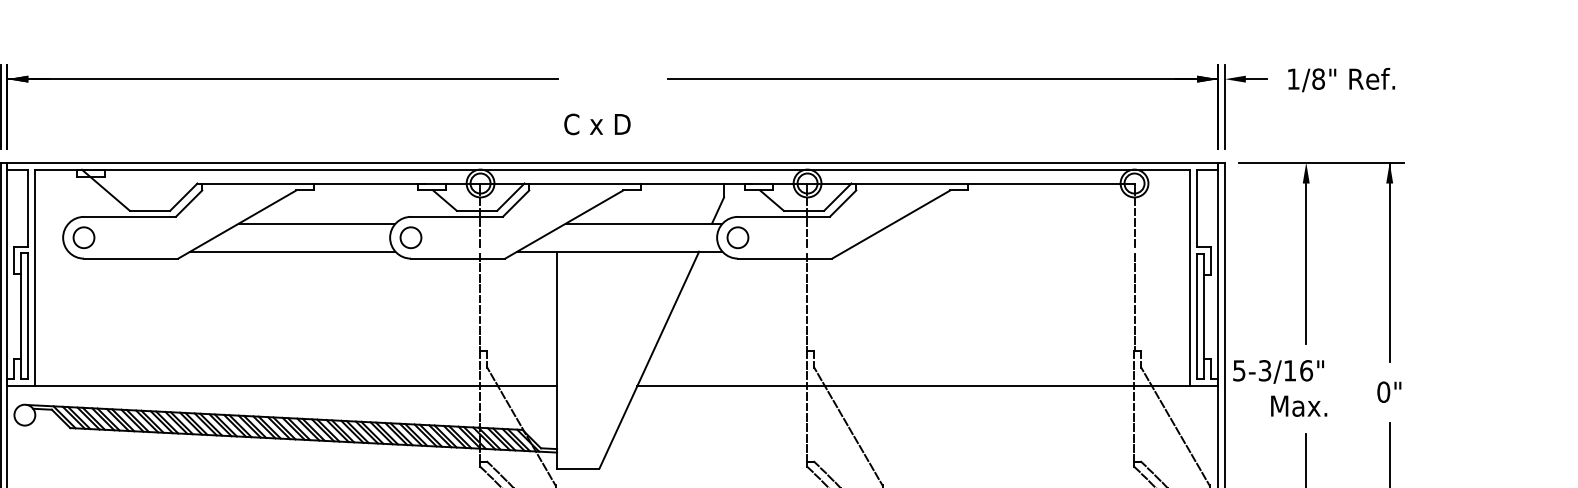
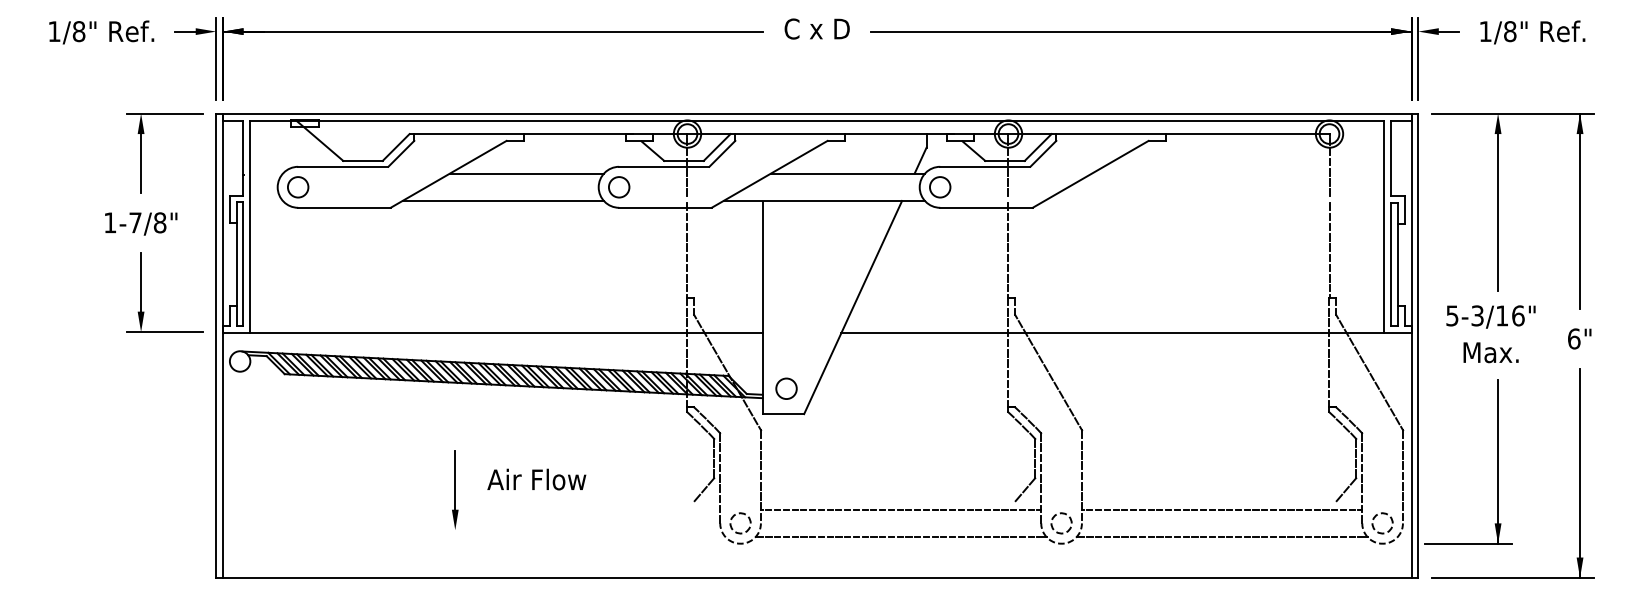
text: (596, 123) -> (816, 28), moved
text: (1278, 371) -> (1490, 316), moved
text: (1383, 391) -> (1573, 338), 0" -> 6"
circle: (581, 442) -> (786, 388), added

